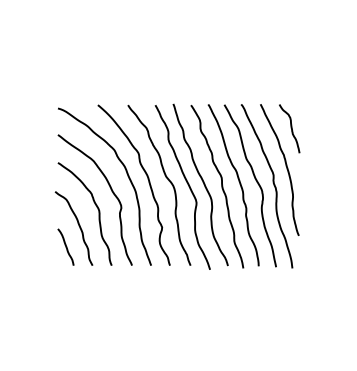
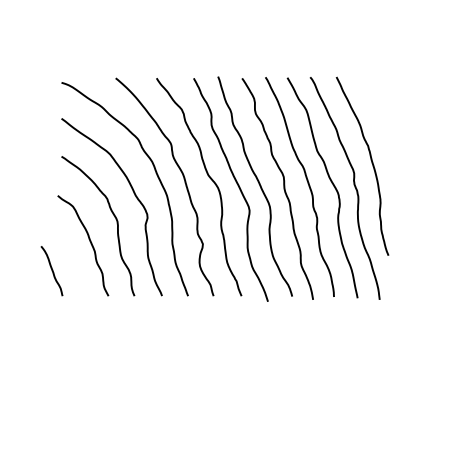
curve: (290, 128) -> (377, 109), removed
curve: (65, 246) -> (51, 270), moved

